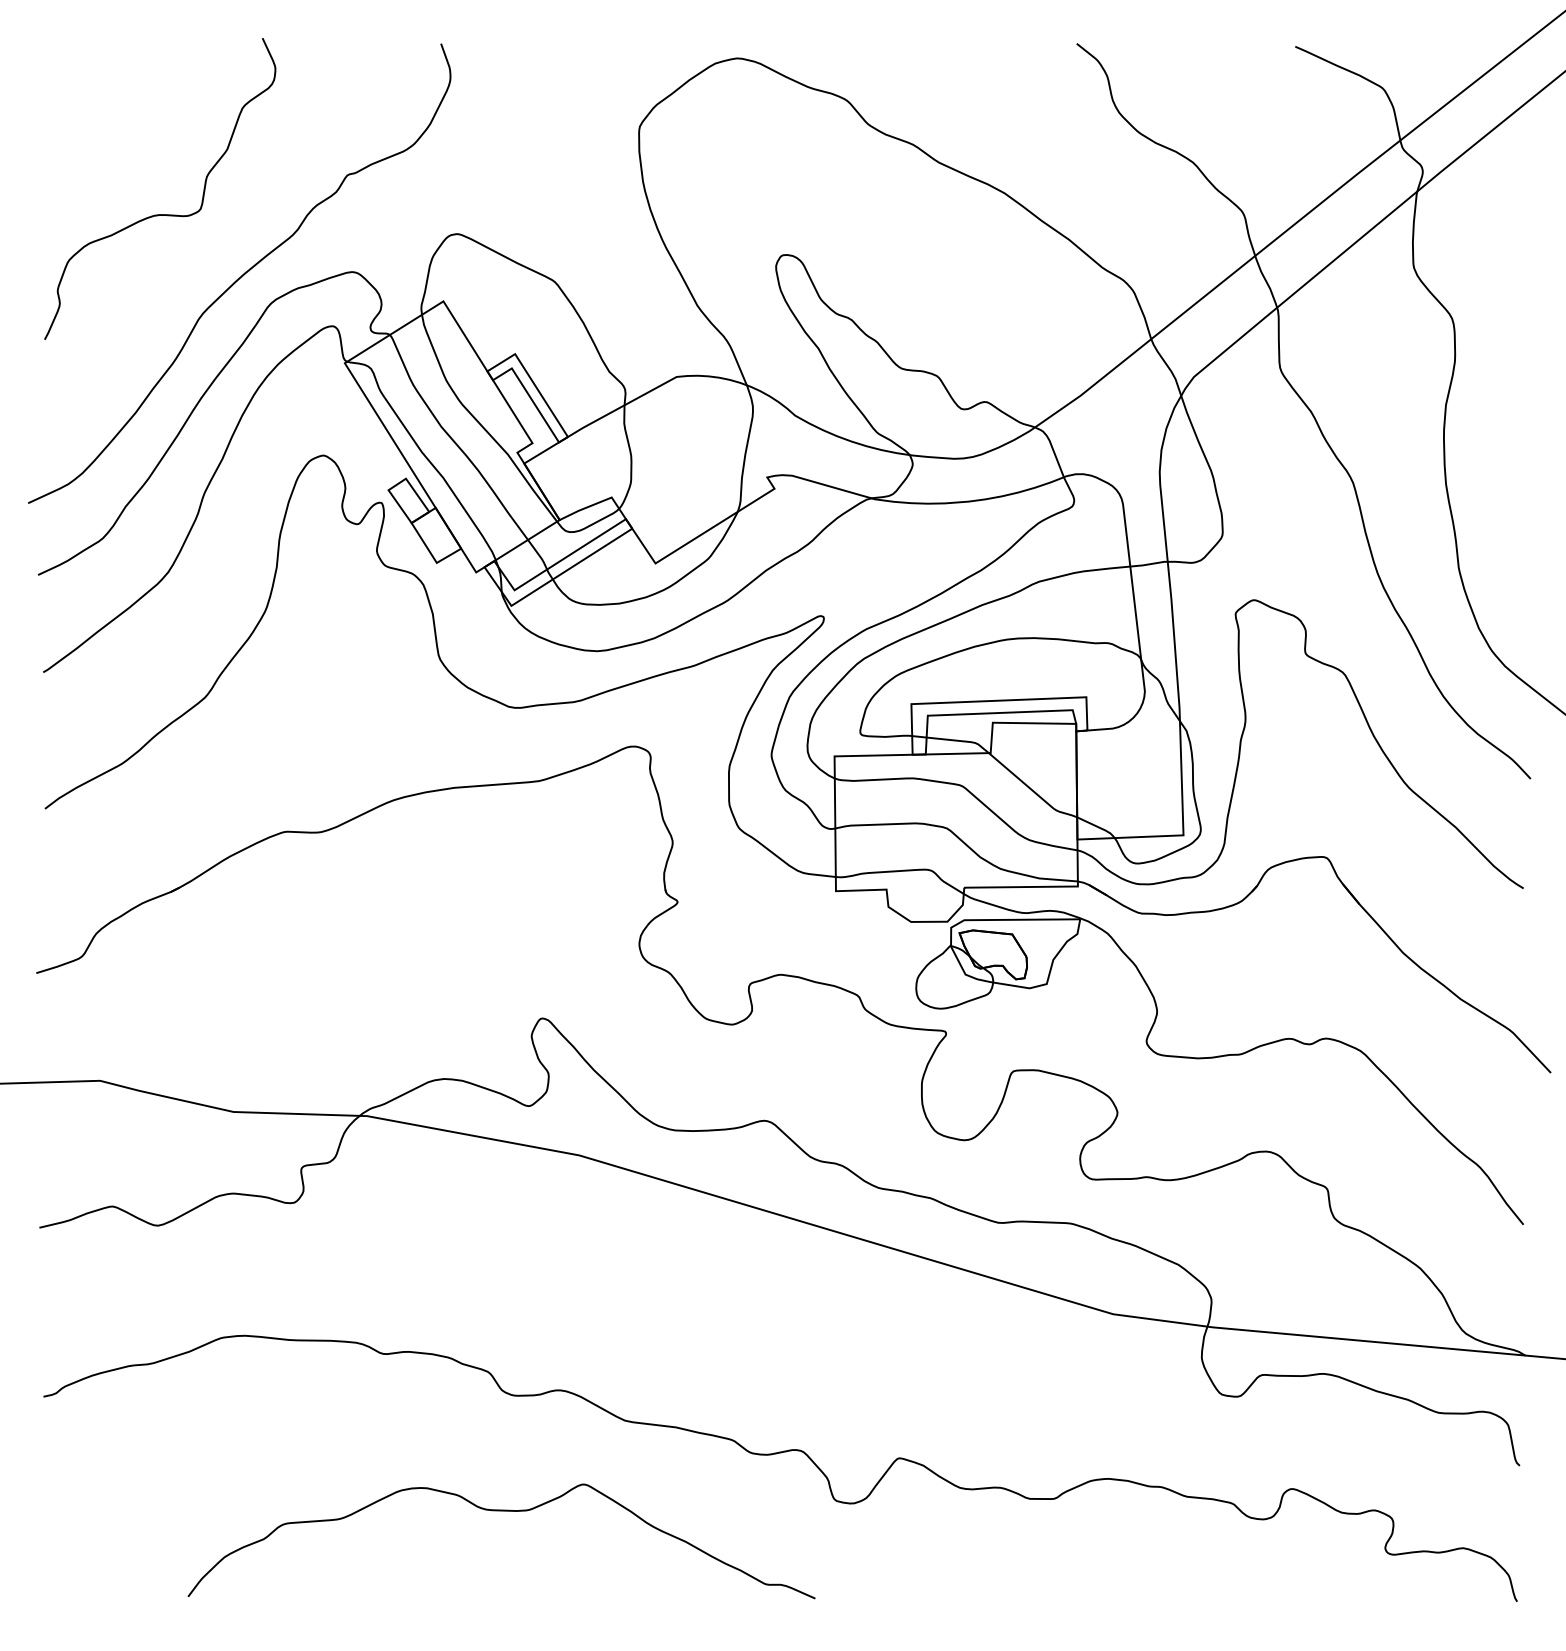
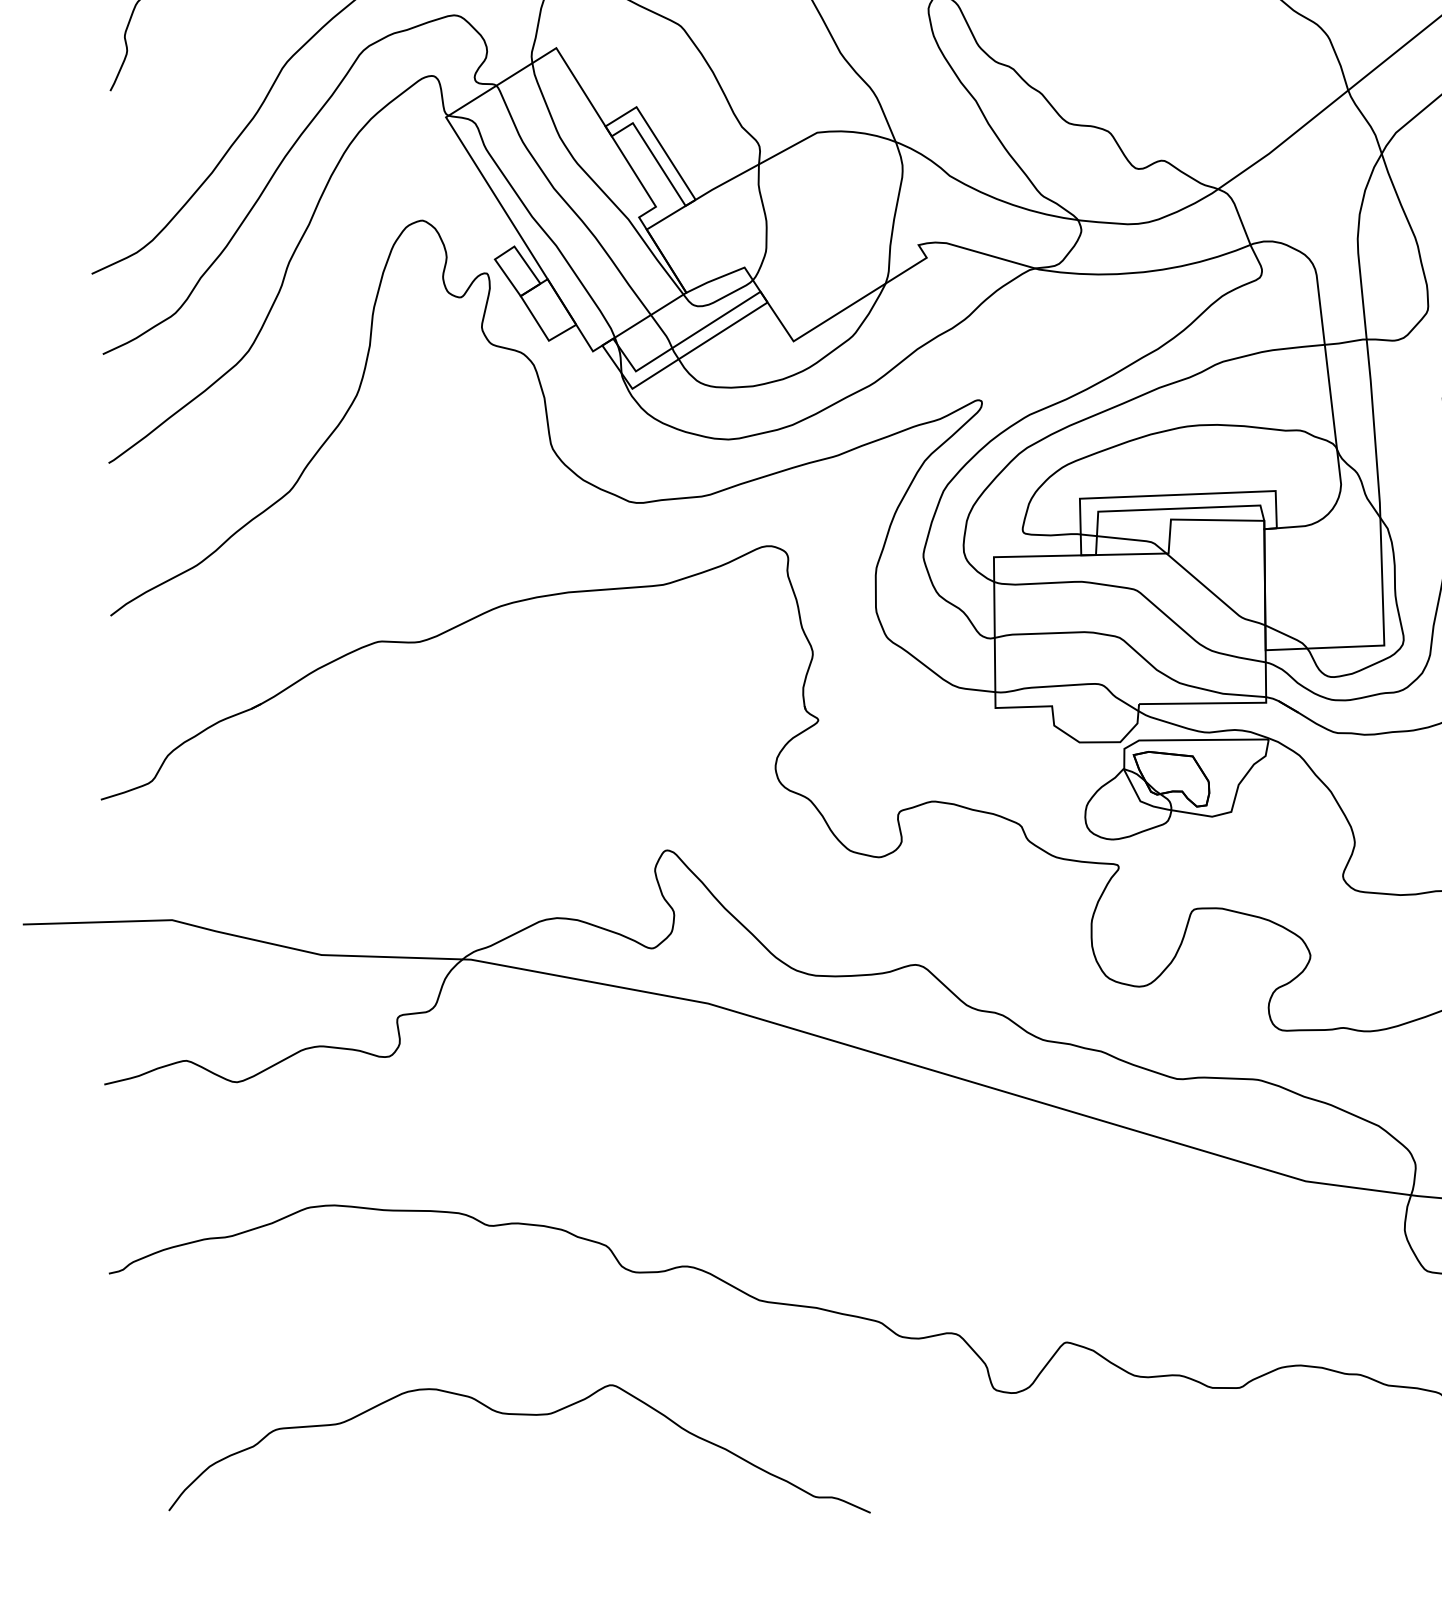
curve: (501, 1511) -> (519, 1415), moved

